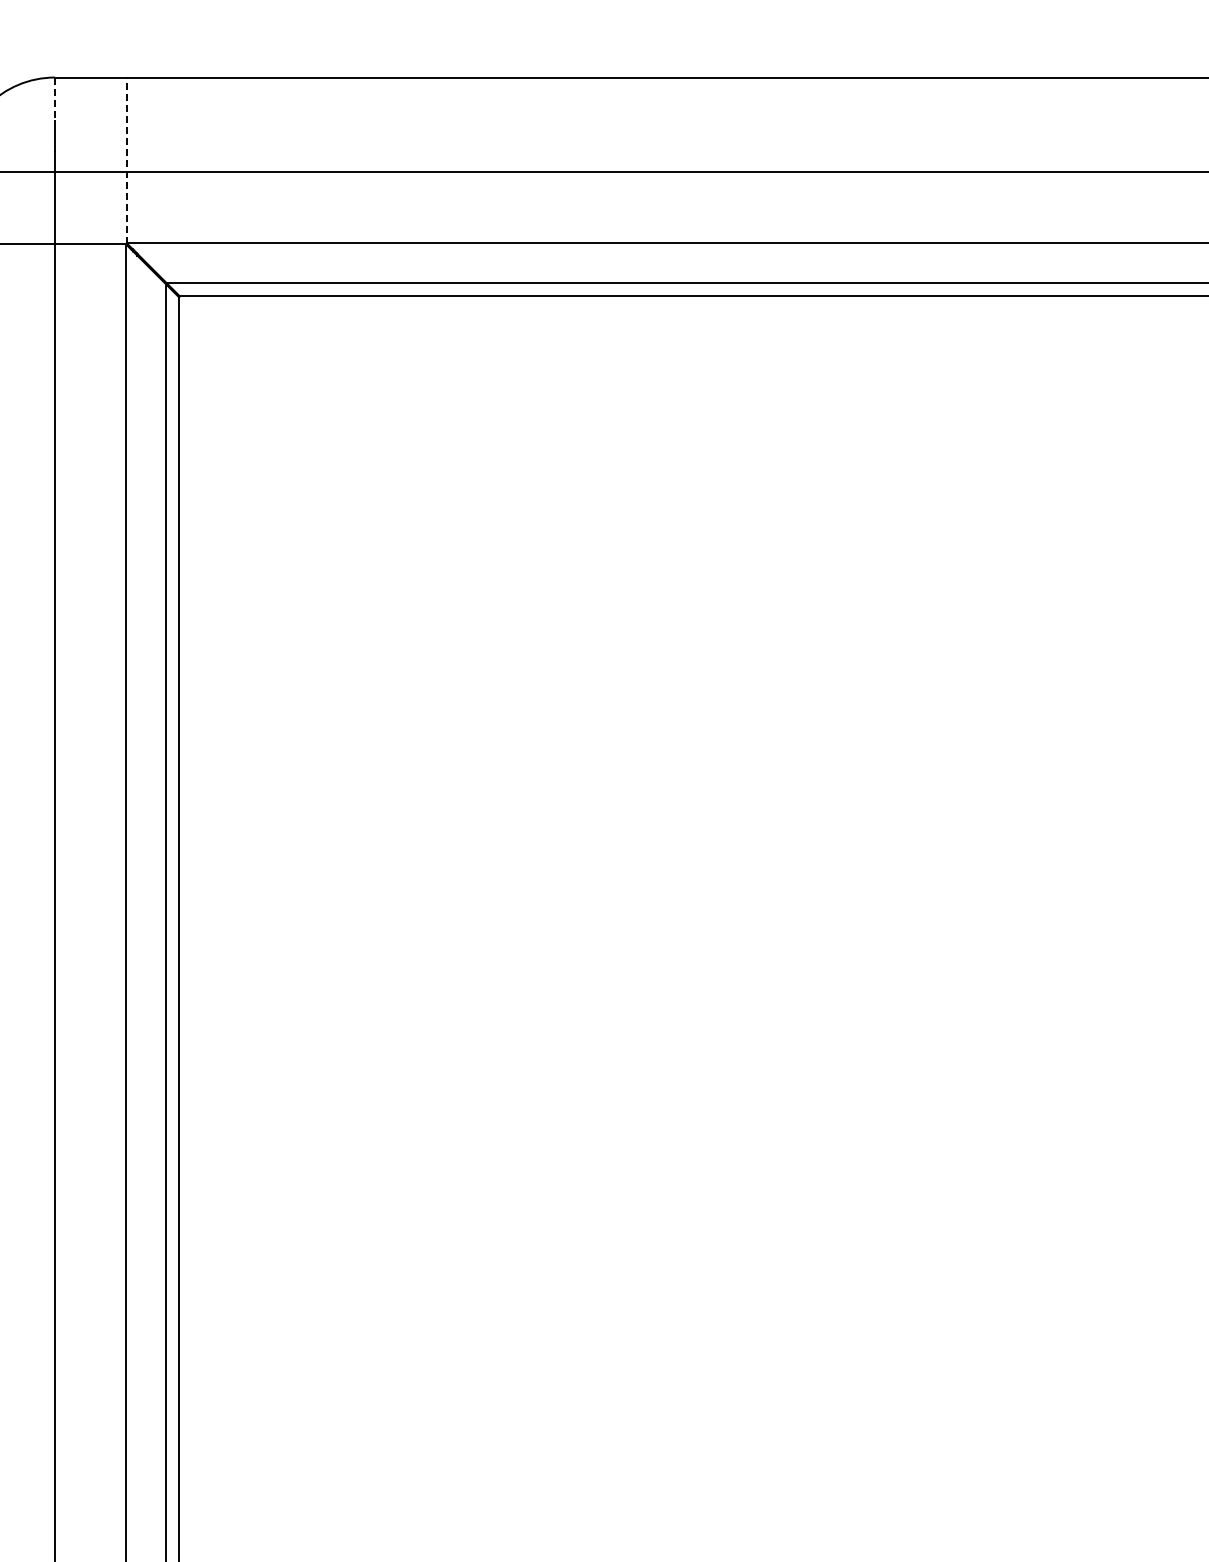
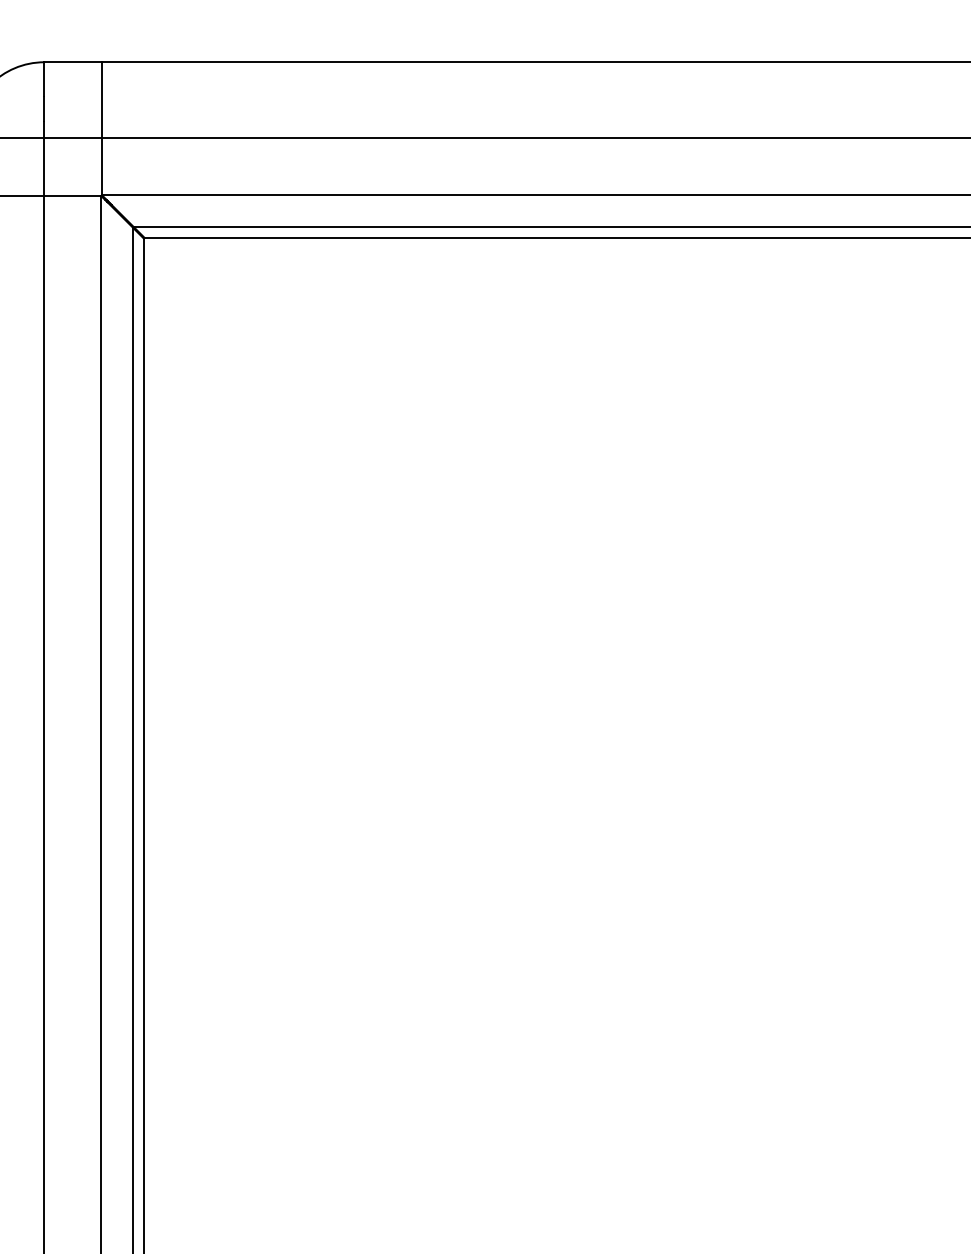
line: (55, 99) -> (44, 79), dashed -> solid
line: (126, 160) -> (101, 128), dashed -> solid

